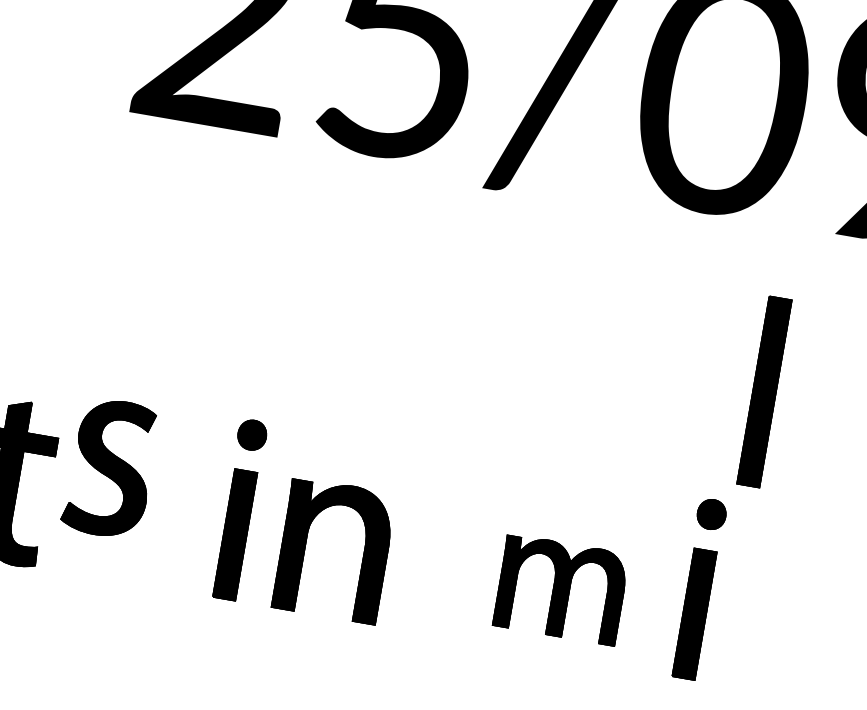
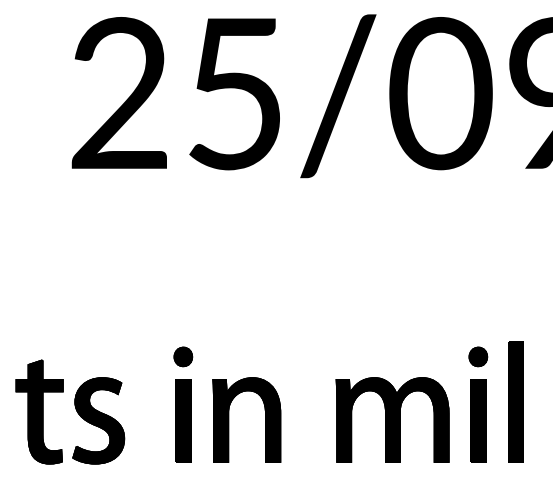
part: (763, 391) -> (515, 401), moved
part: (110, 467) -> (98, 420), moved
part: (561, 588) -> (392, 419), size x1.43

